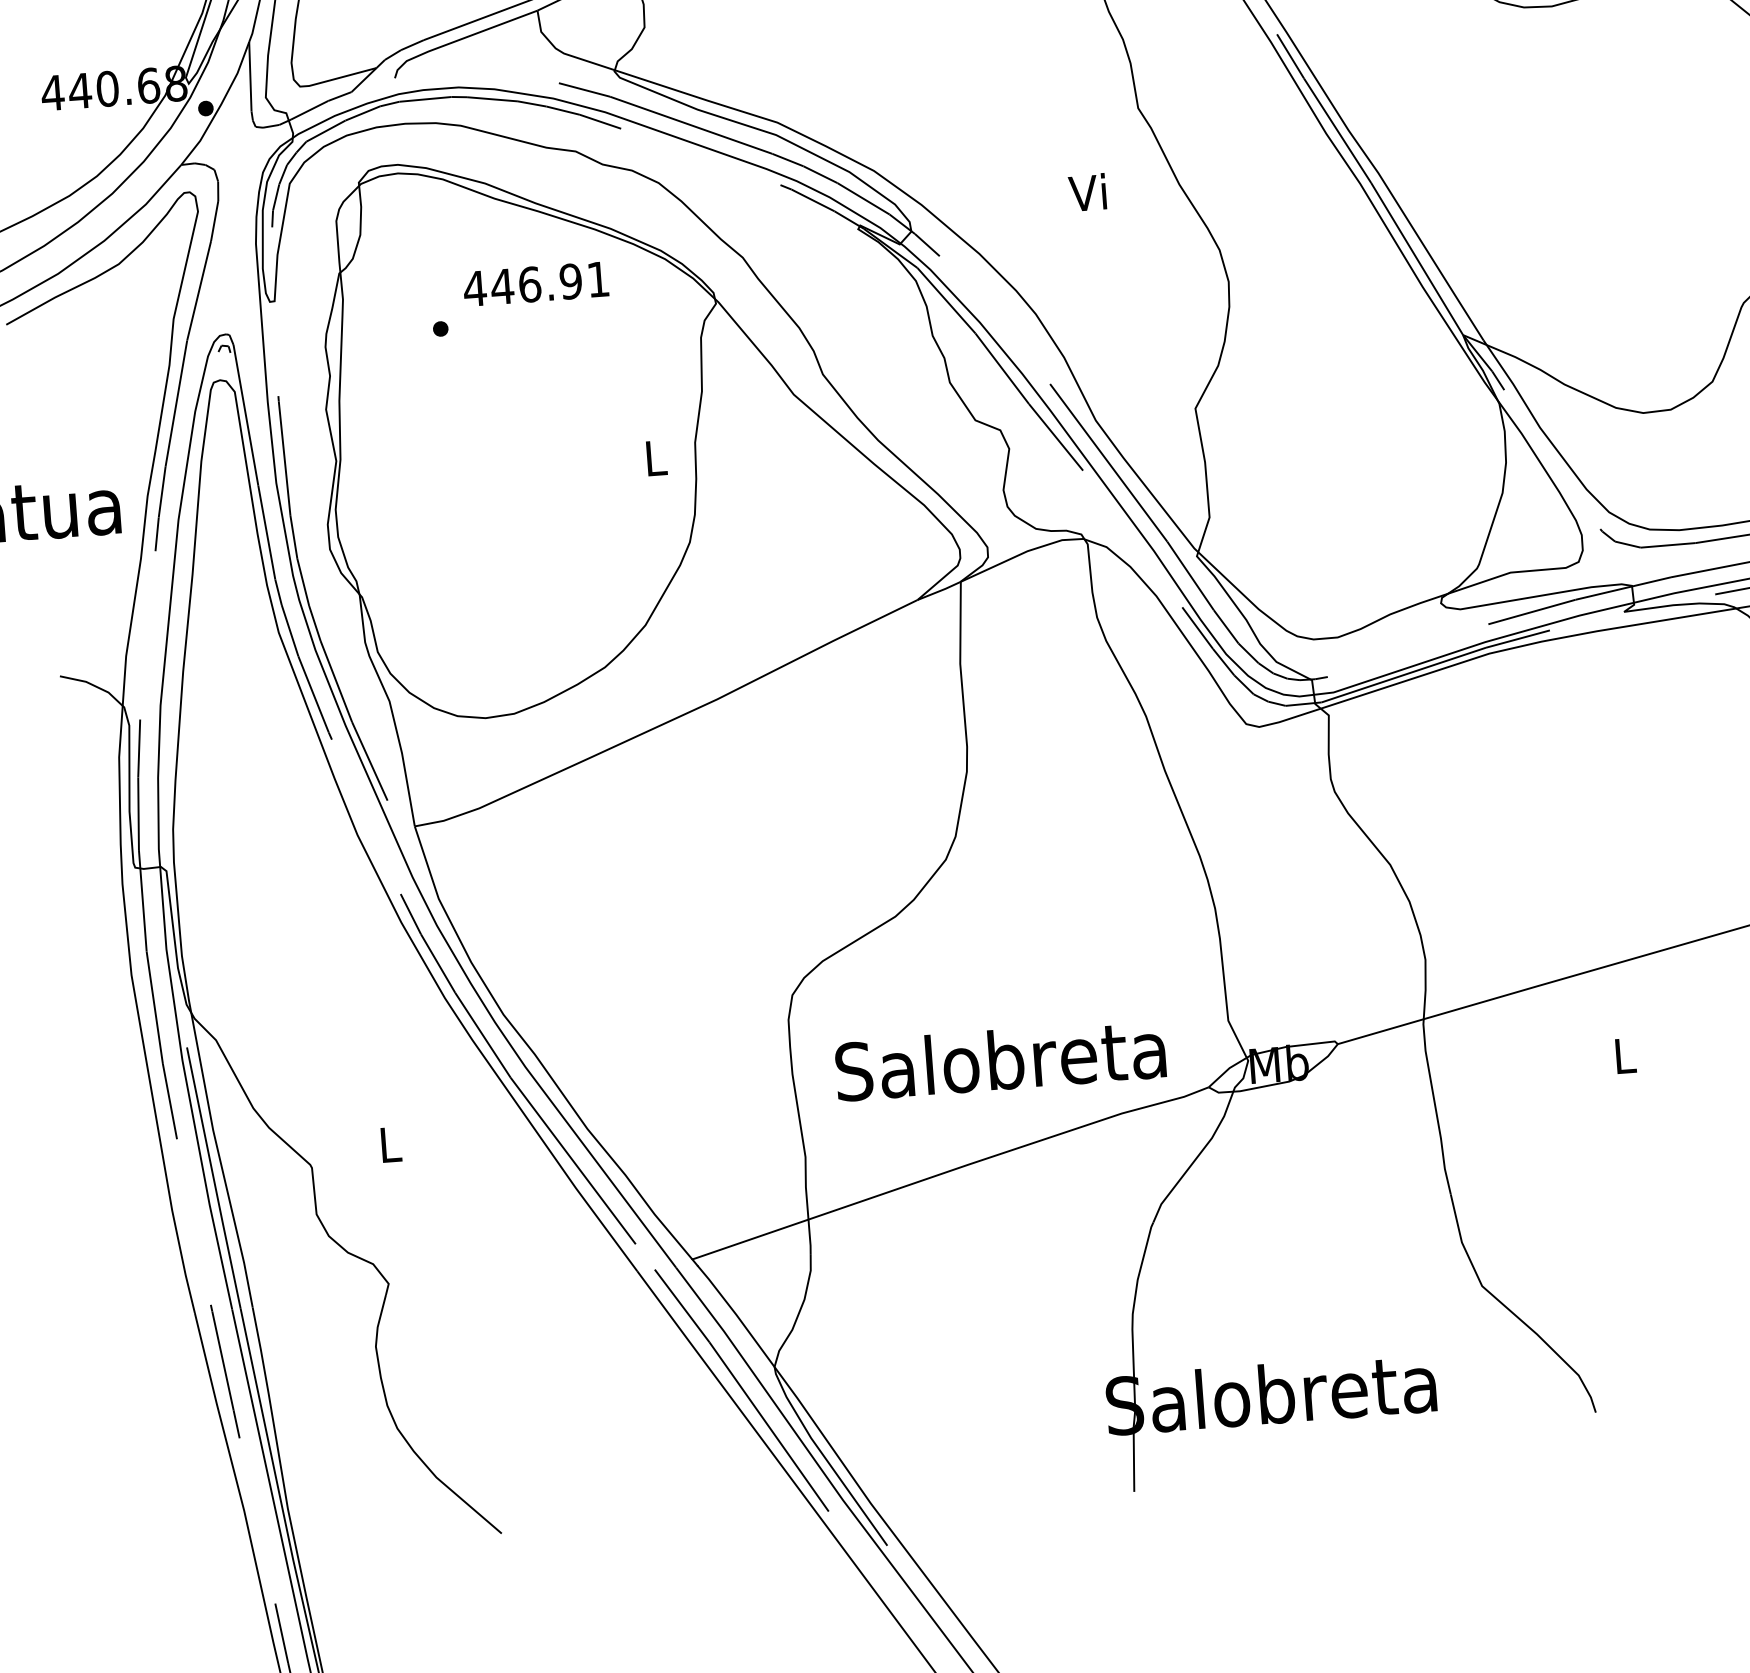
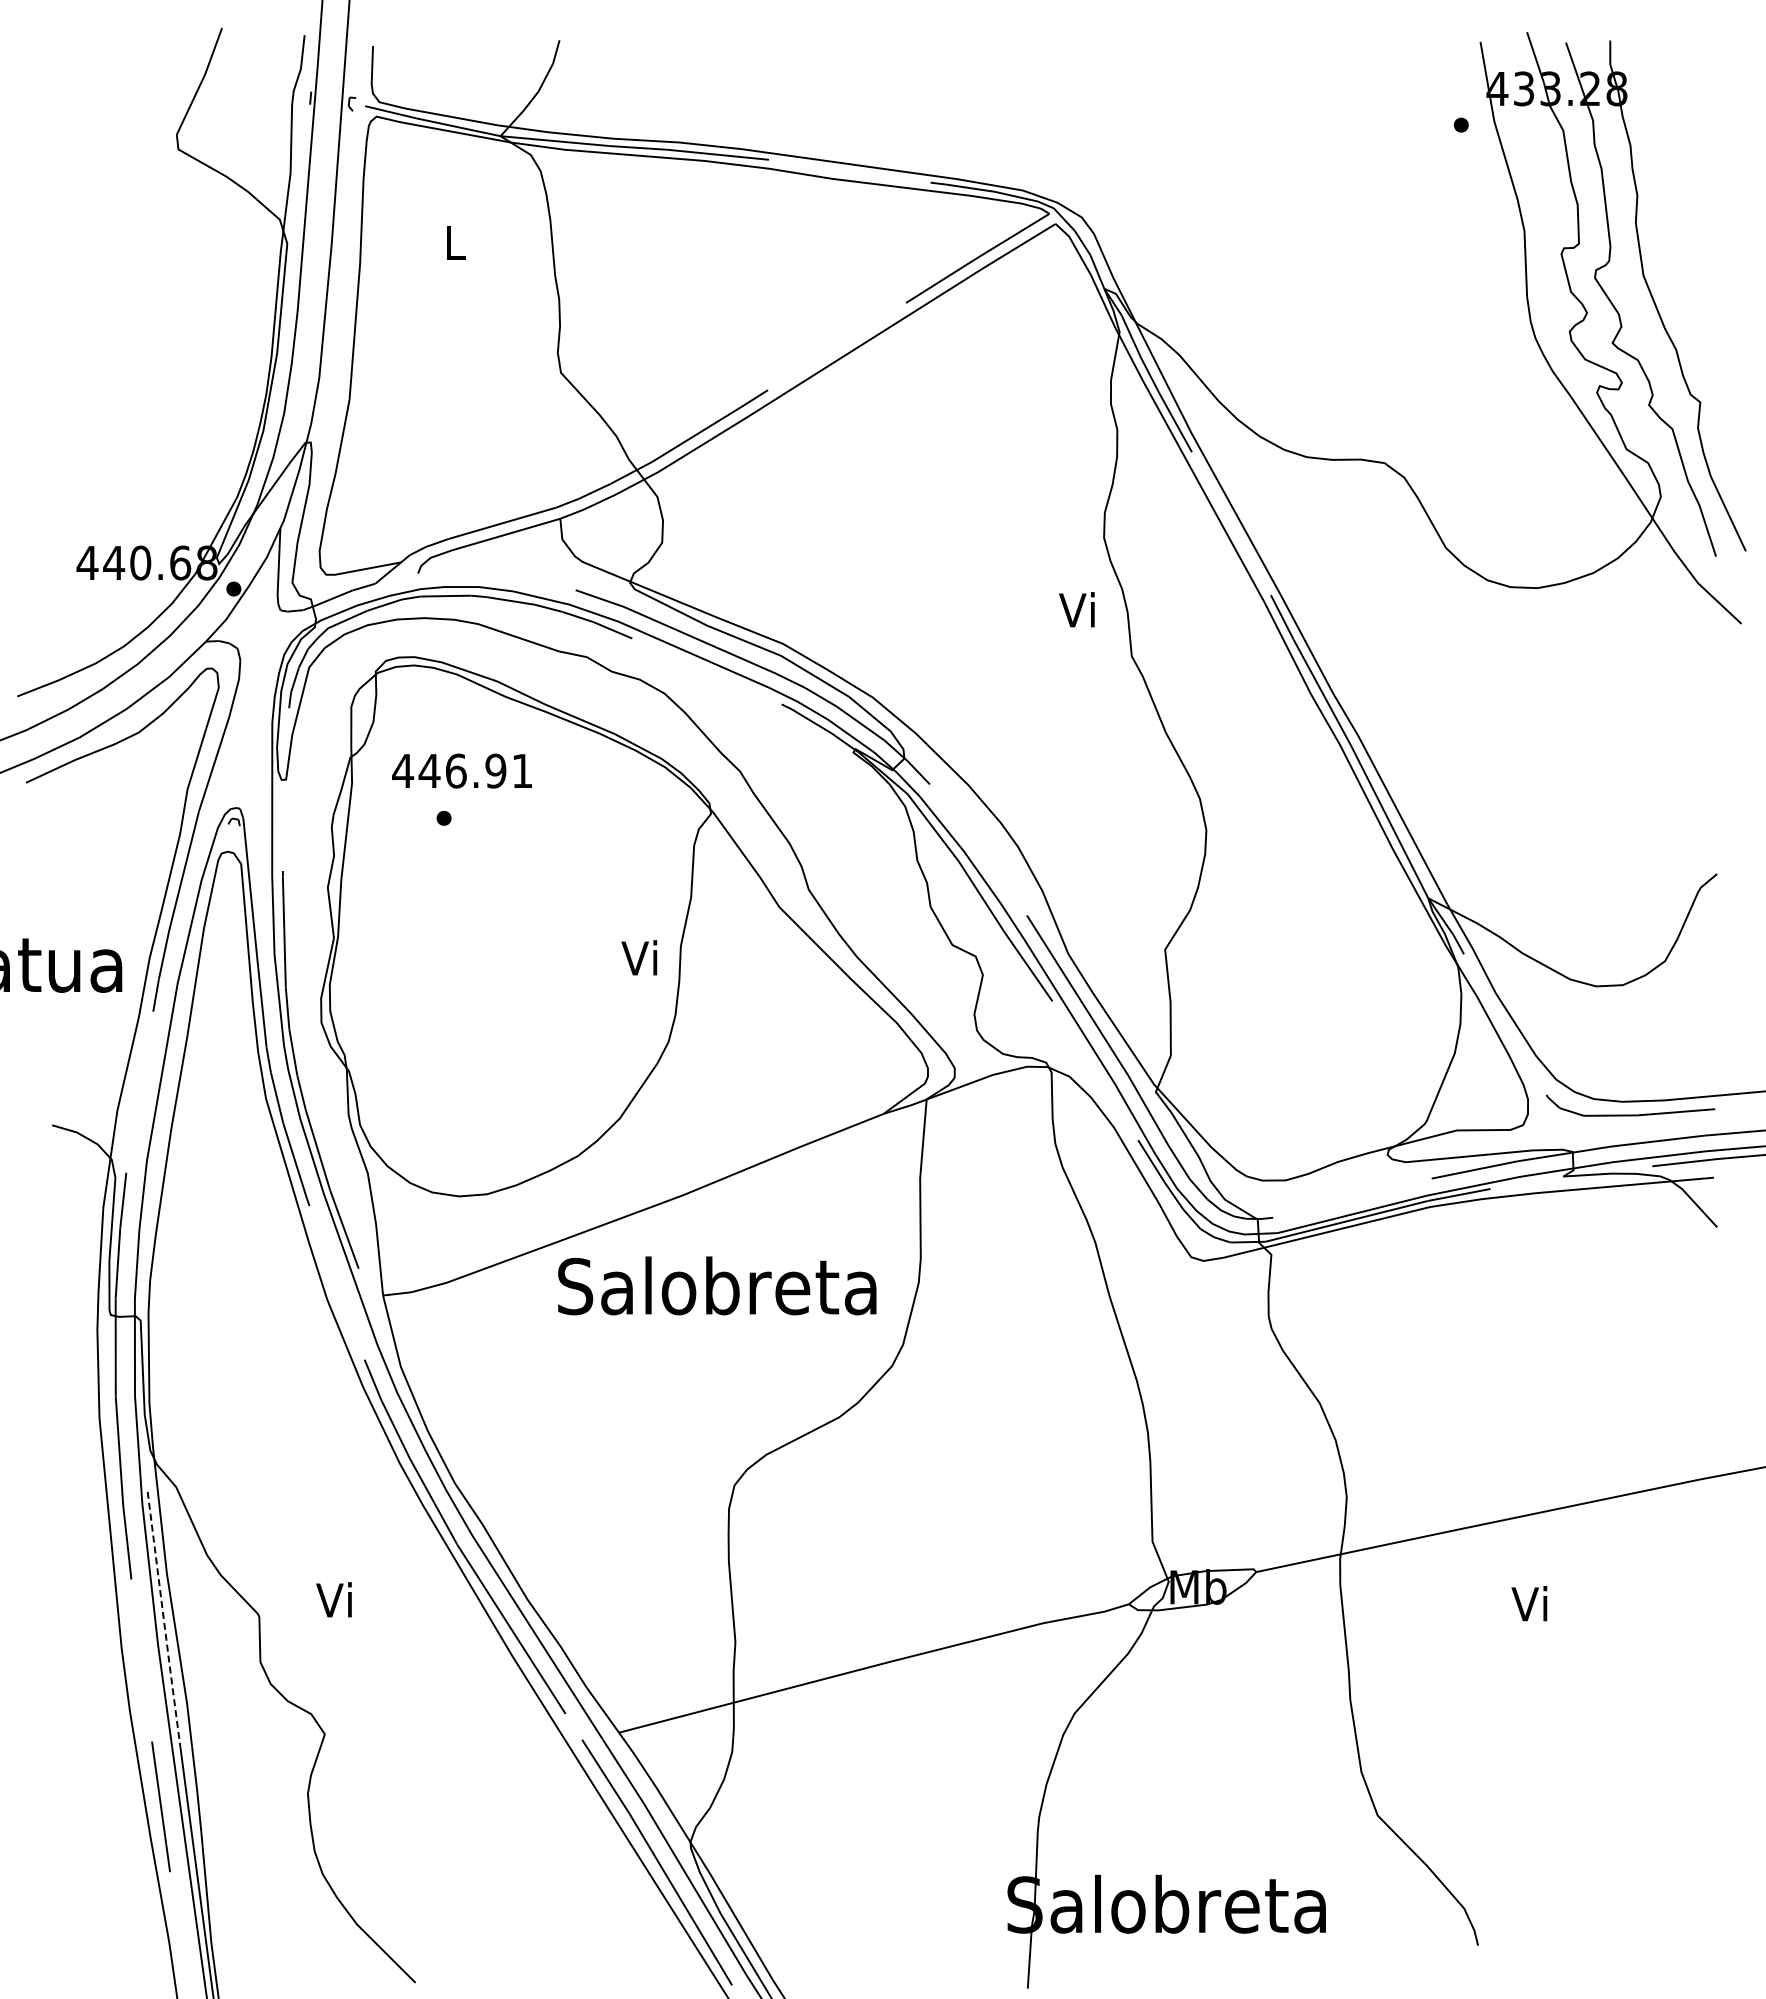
text: (1087, 192) -> (1076, 609), moved
text: (535, 283) -> (461, 770), moved
text: (653, 457) -> (639, 957), L -> Vi
text: (1622, 1055) -> (1529, 1603), L -> Vi
text: (1000, 1059) -> (717, 1285), moved
text: (387, 1144) -> (333, 1599), L -> Vi
line: (213, 1178) -> (163, 1620), solid -> dashed

